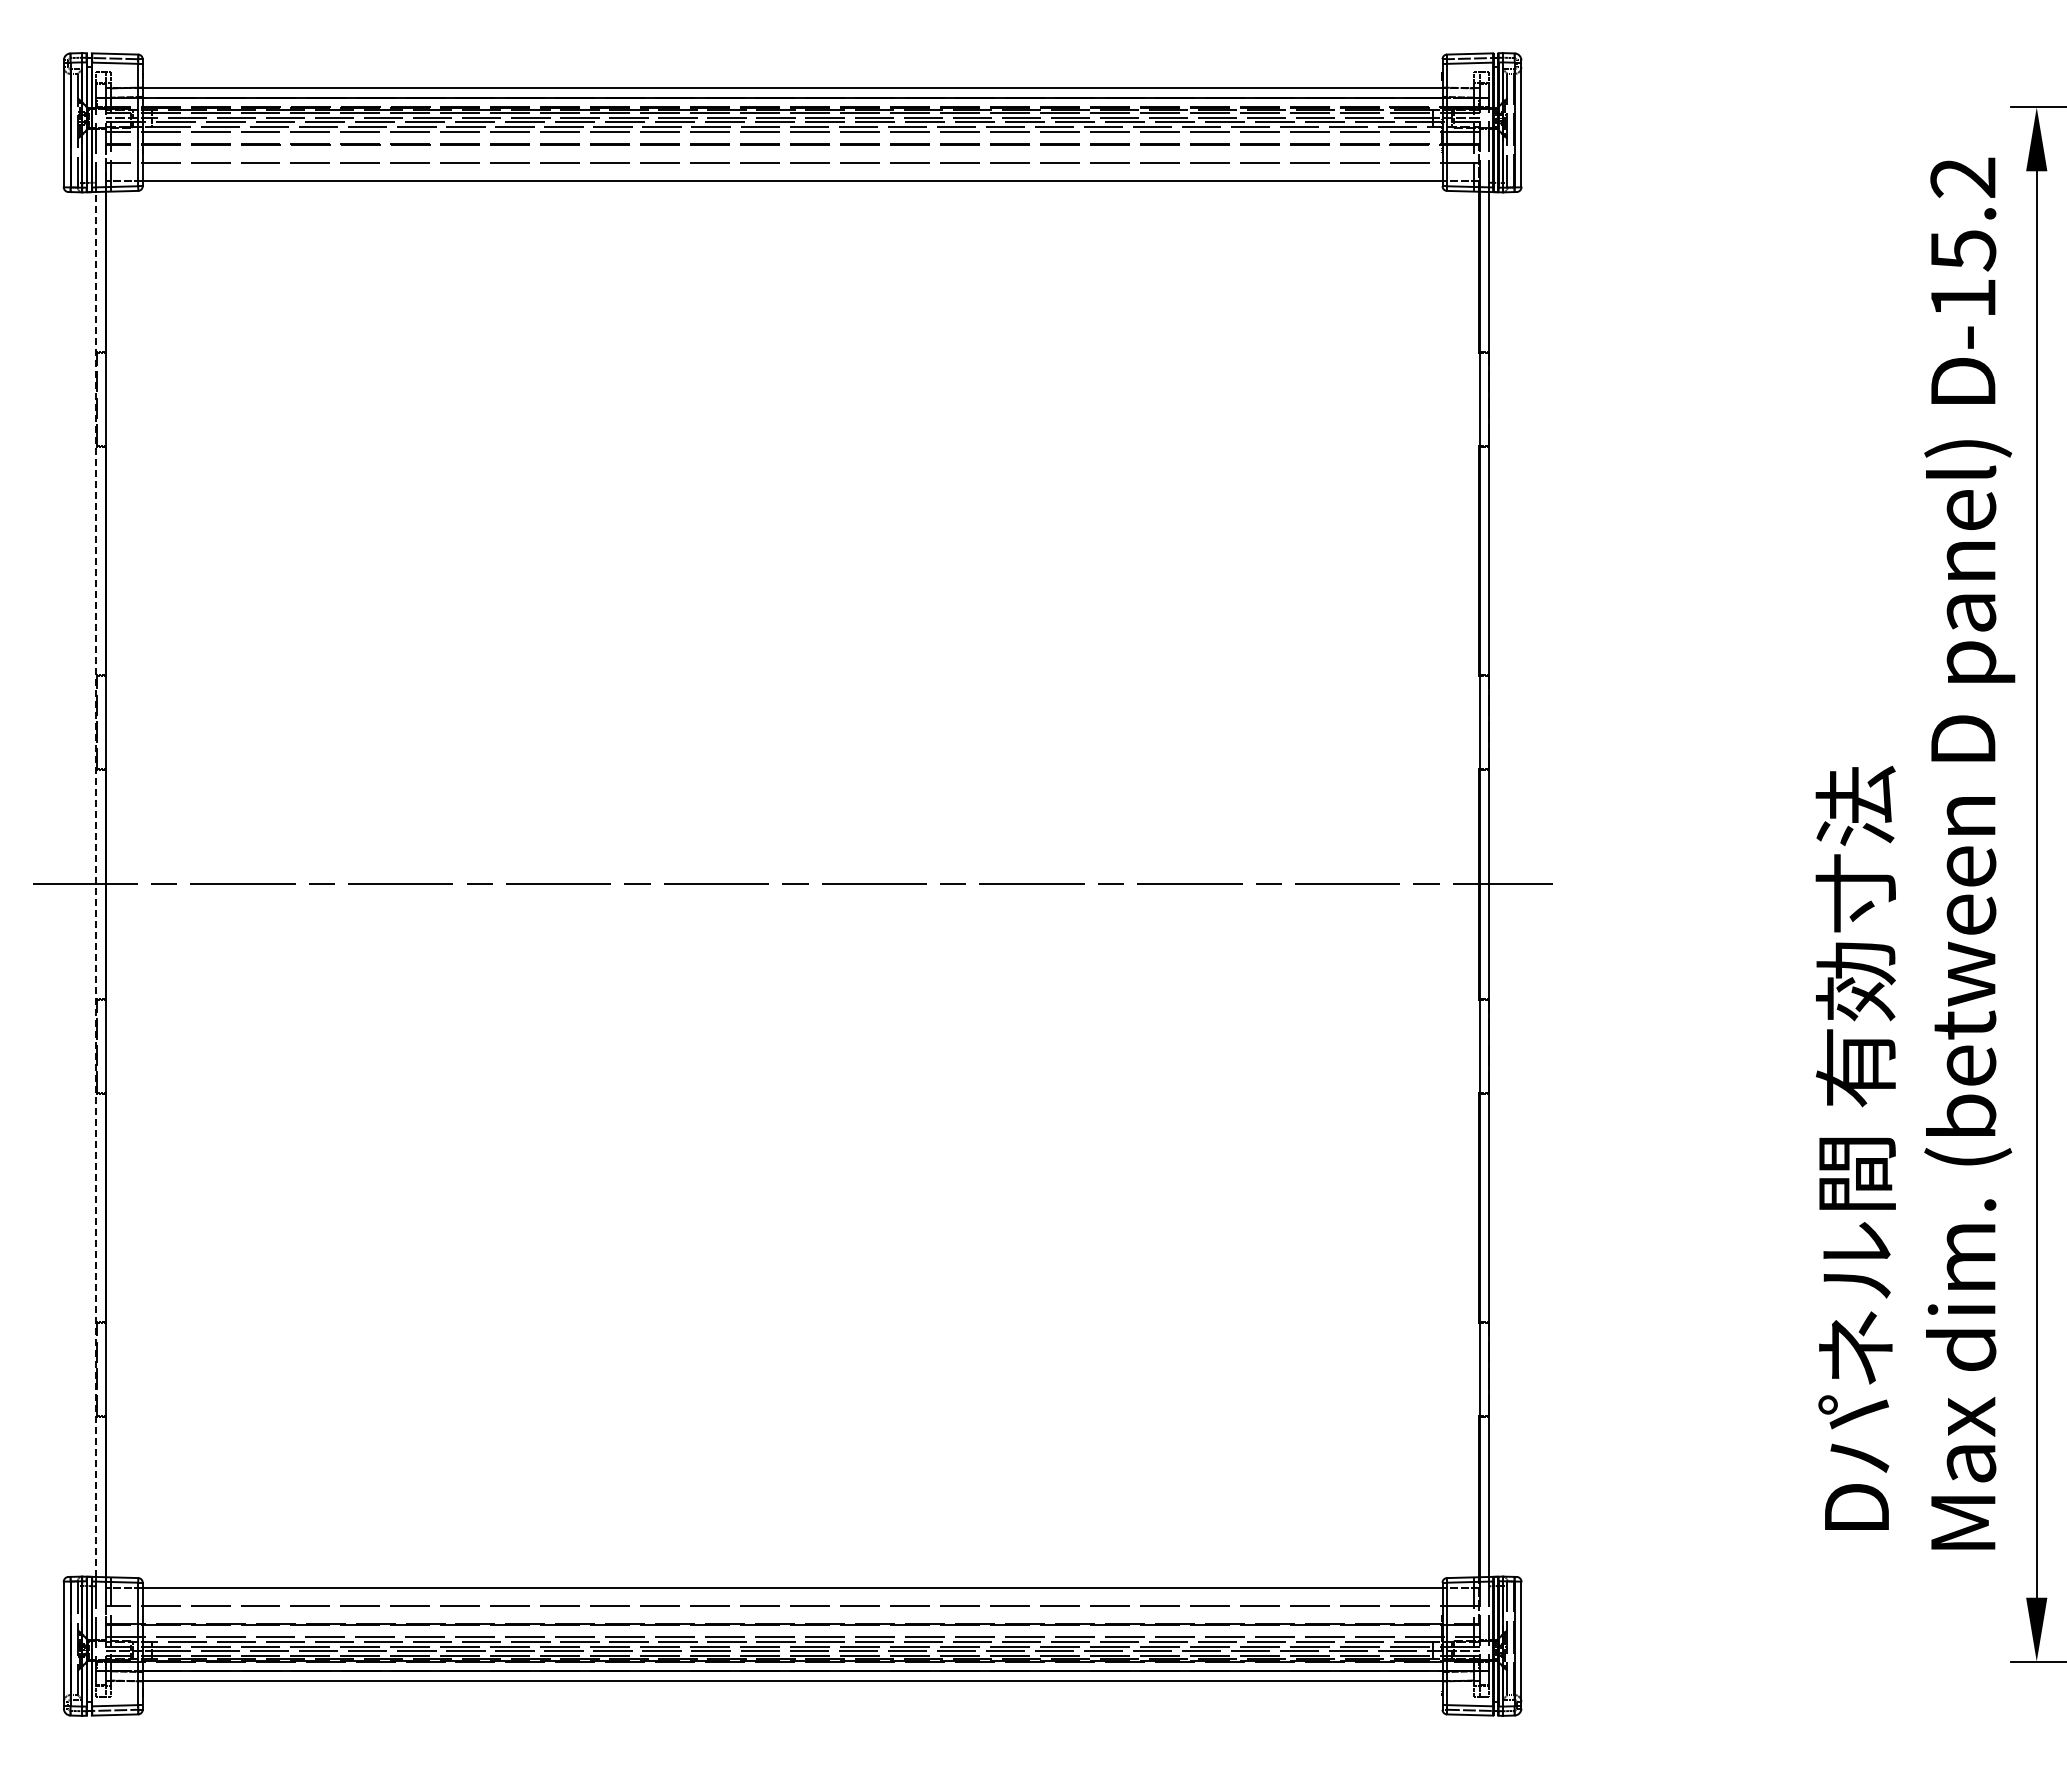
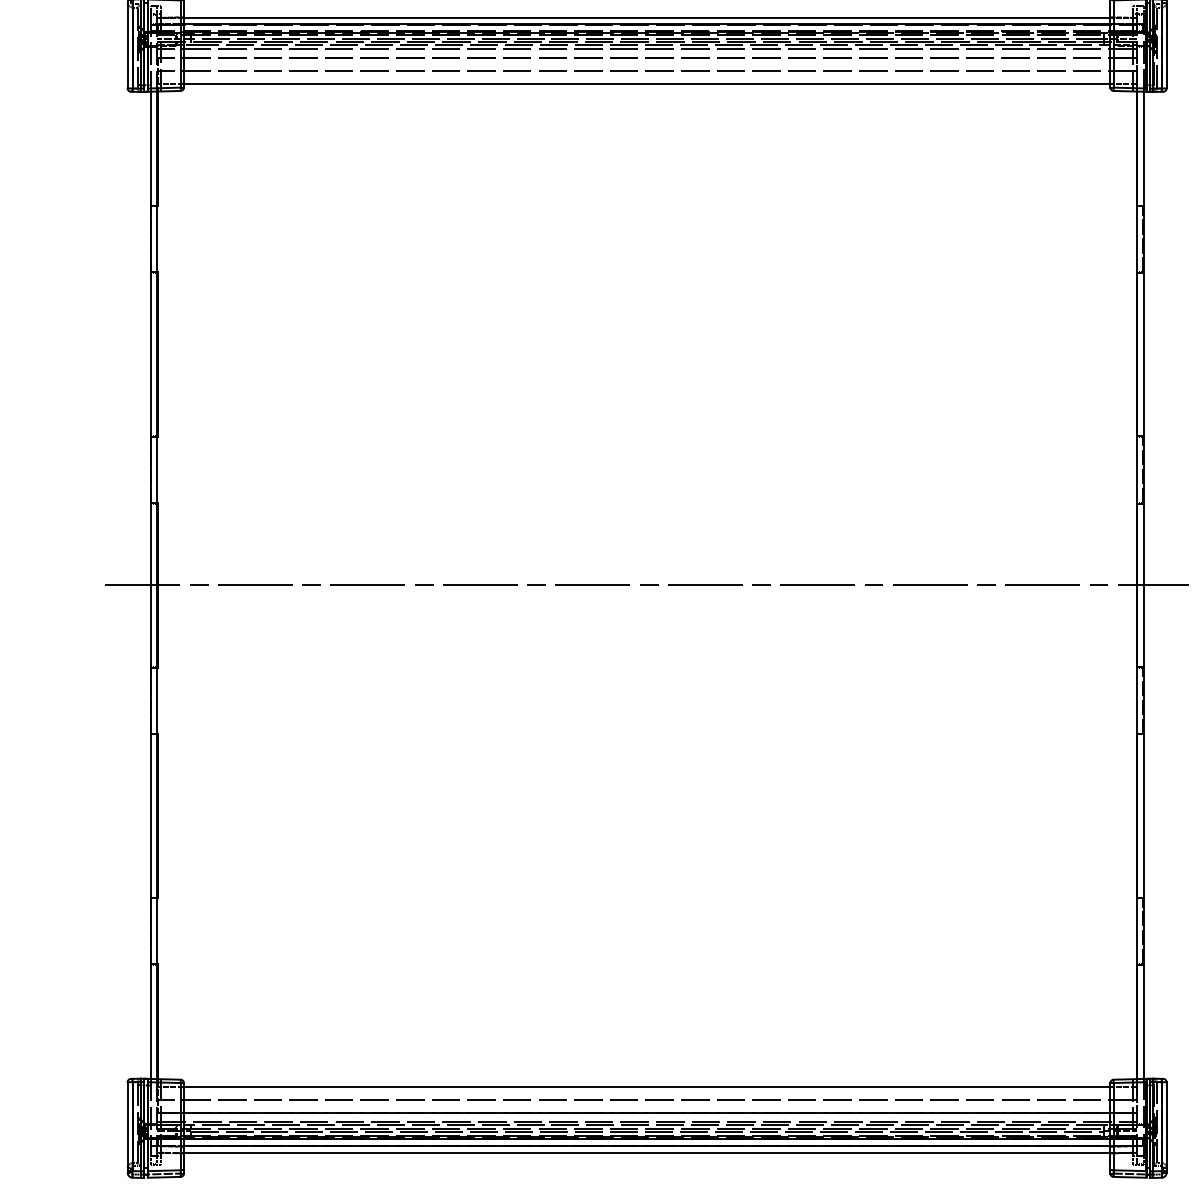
line: (96, 883) -> (150, 584), dashed -> solid

